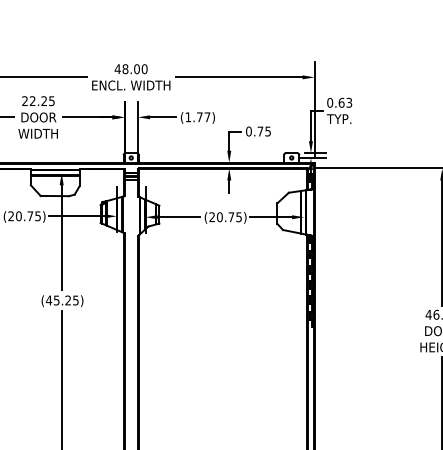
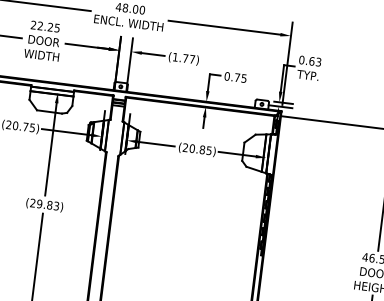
text: (231, 217) -> (202, 150), (20.75) -> (20.85)
text: (61, 300) -> (43, 204), (45.25) -> (29.83)

